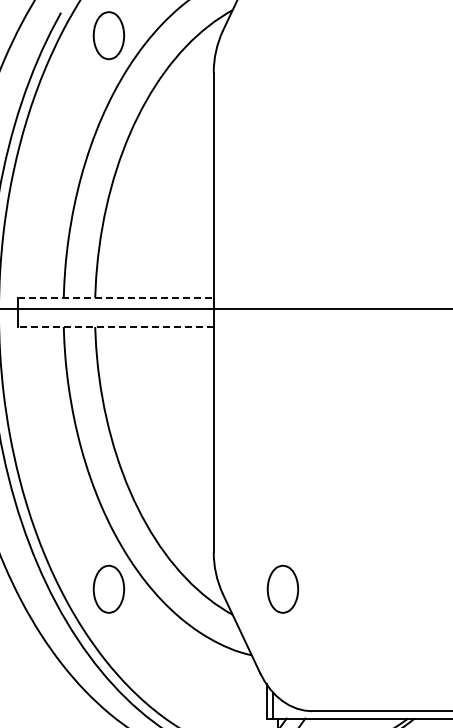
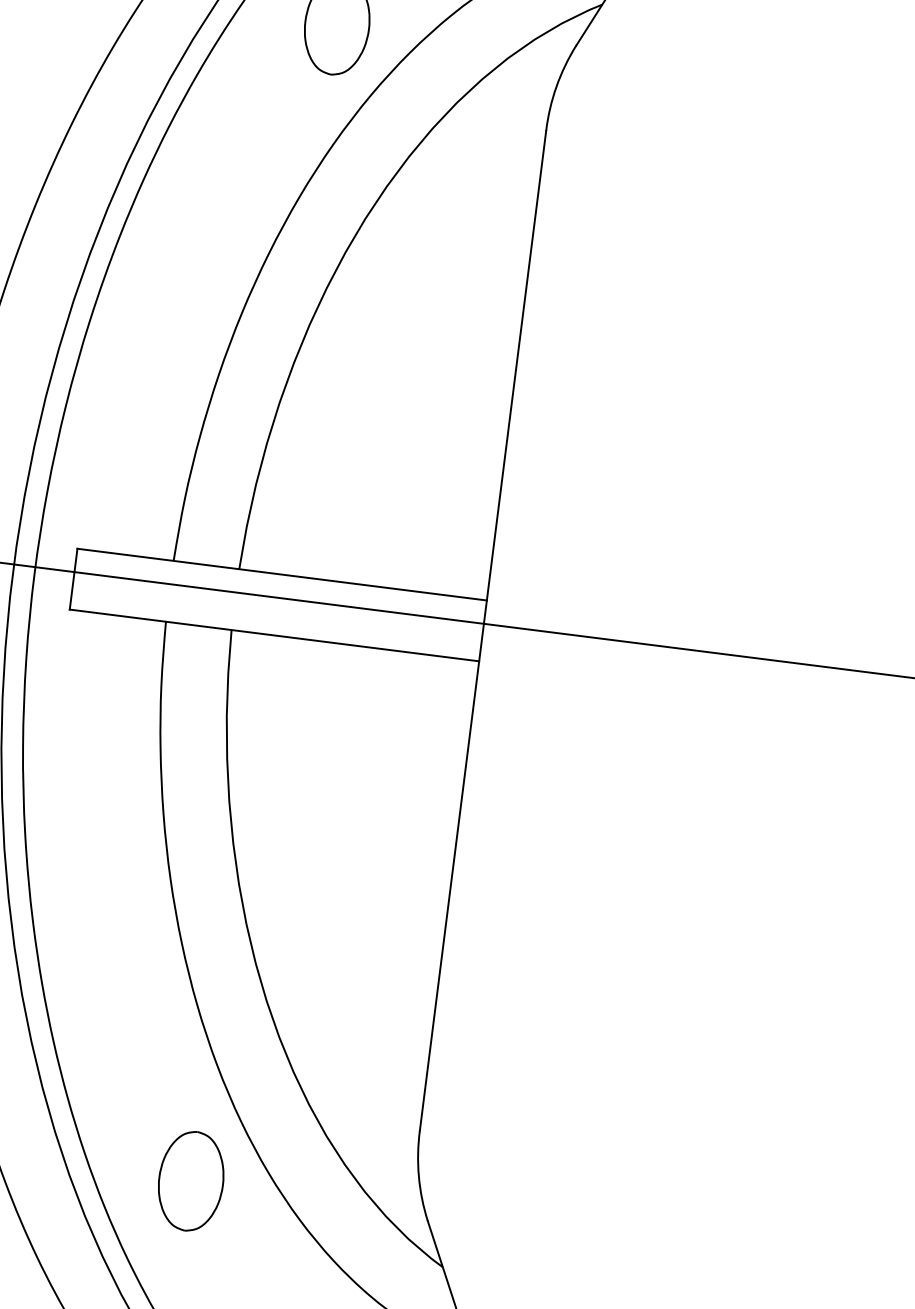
line: (116, 297) -> (283, 573), dashed -> solid
line: (115, 327) -> (273, 636), dashed -> solid
part: (282, 588) -> (553, 1225), removed

